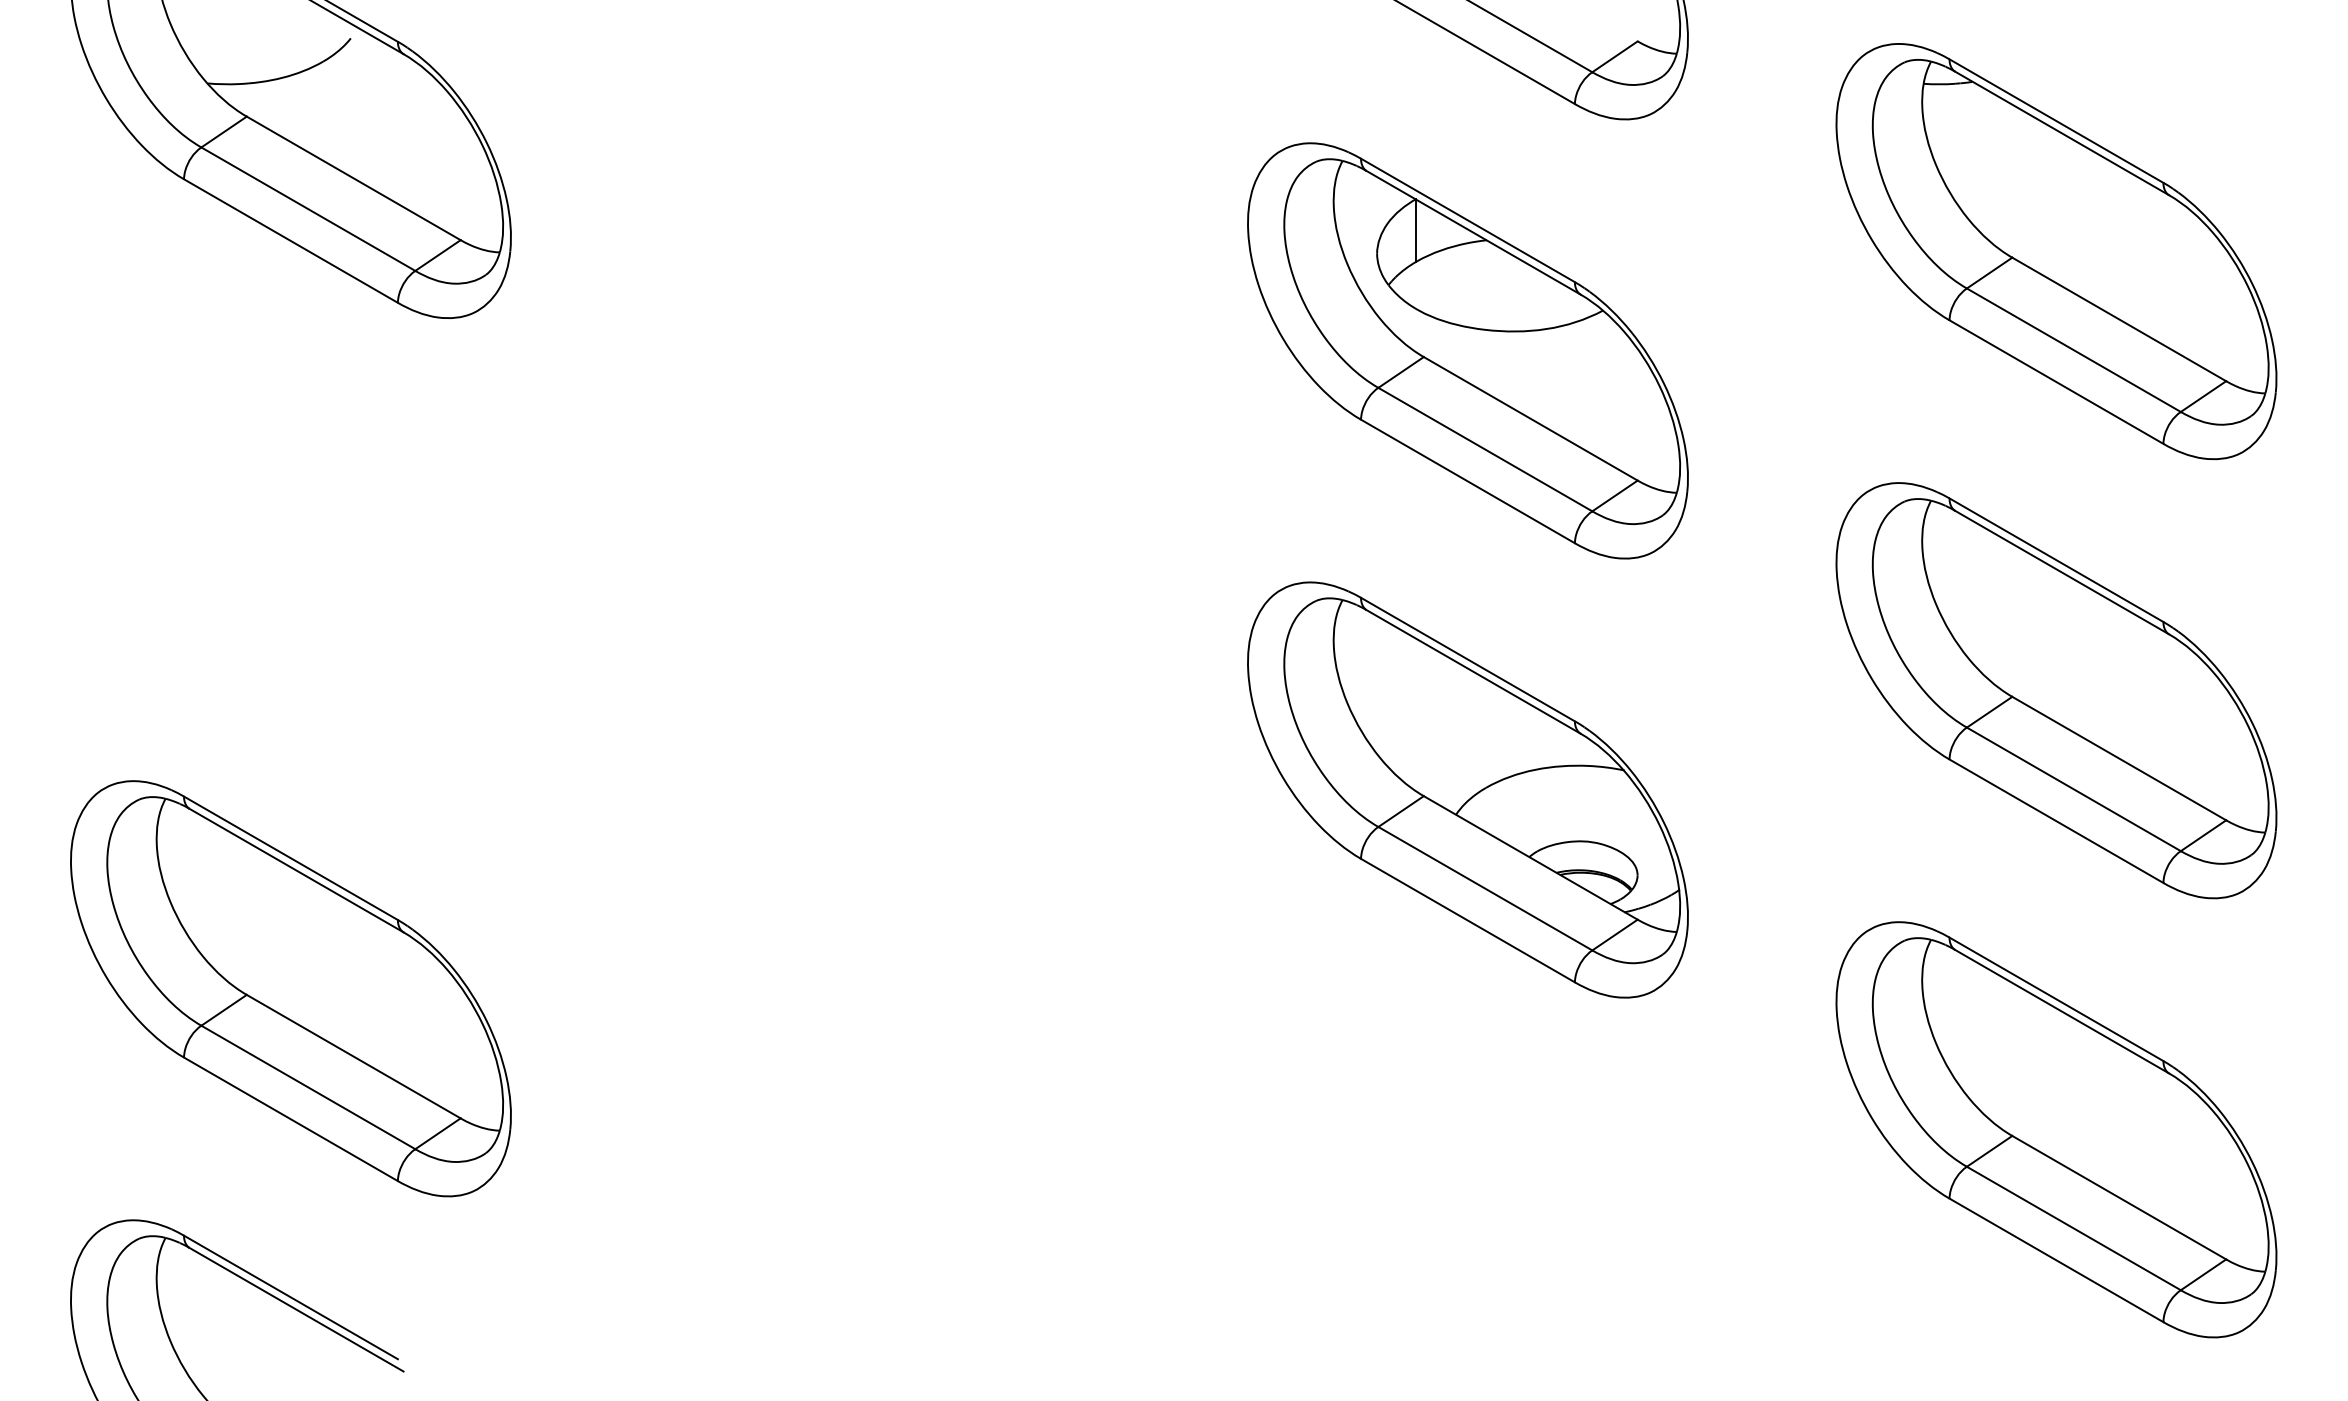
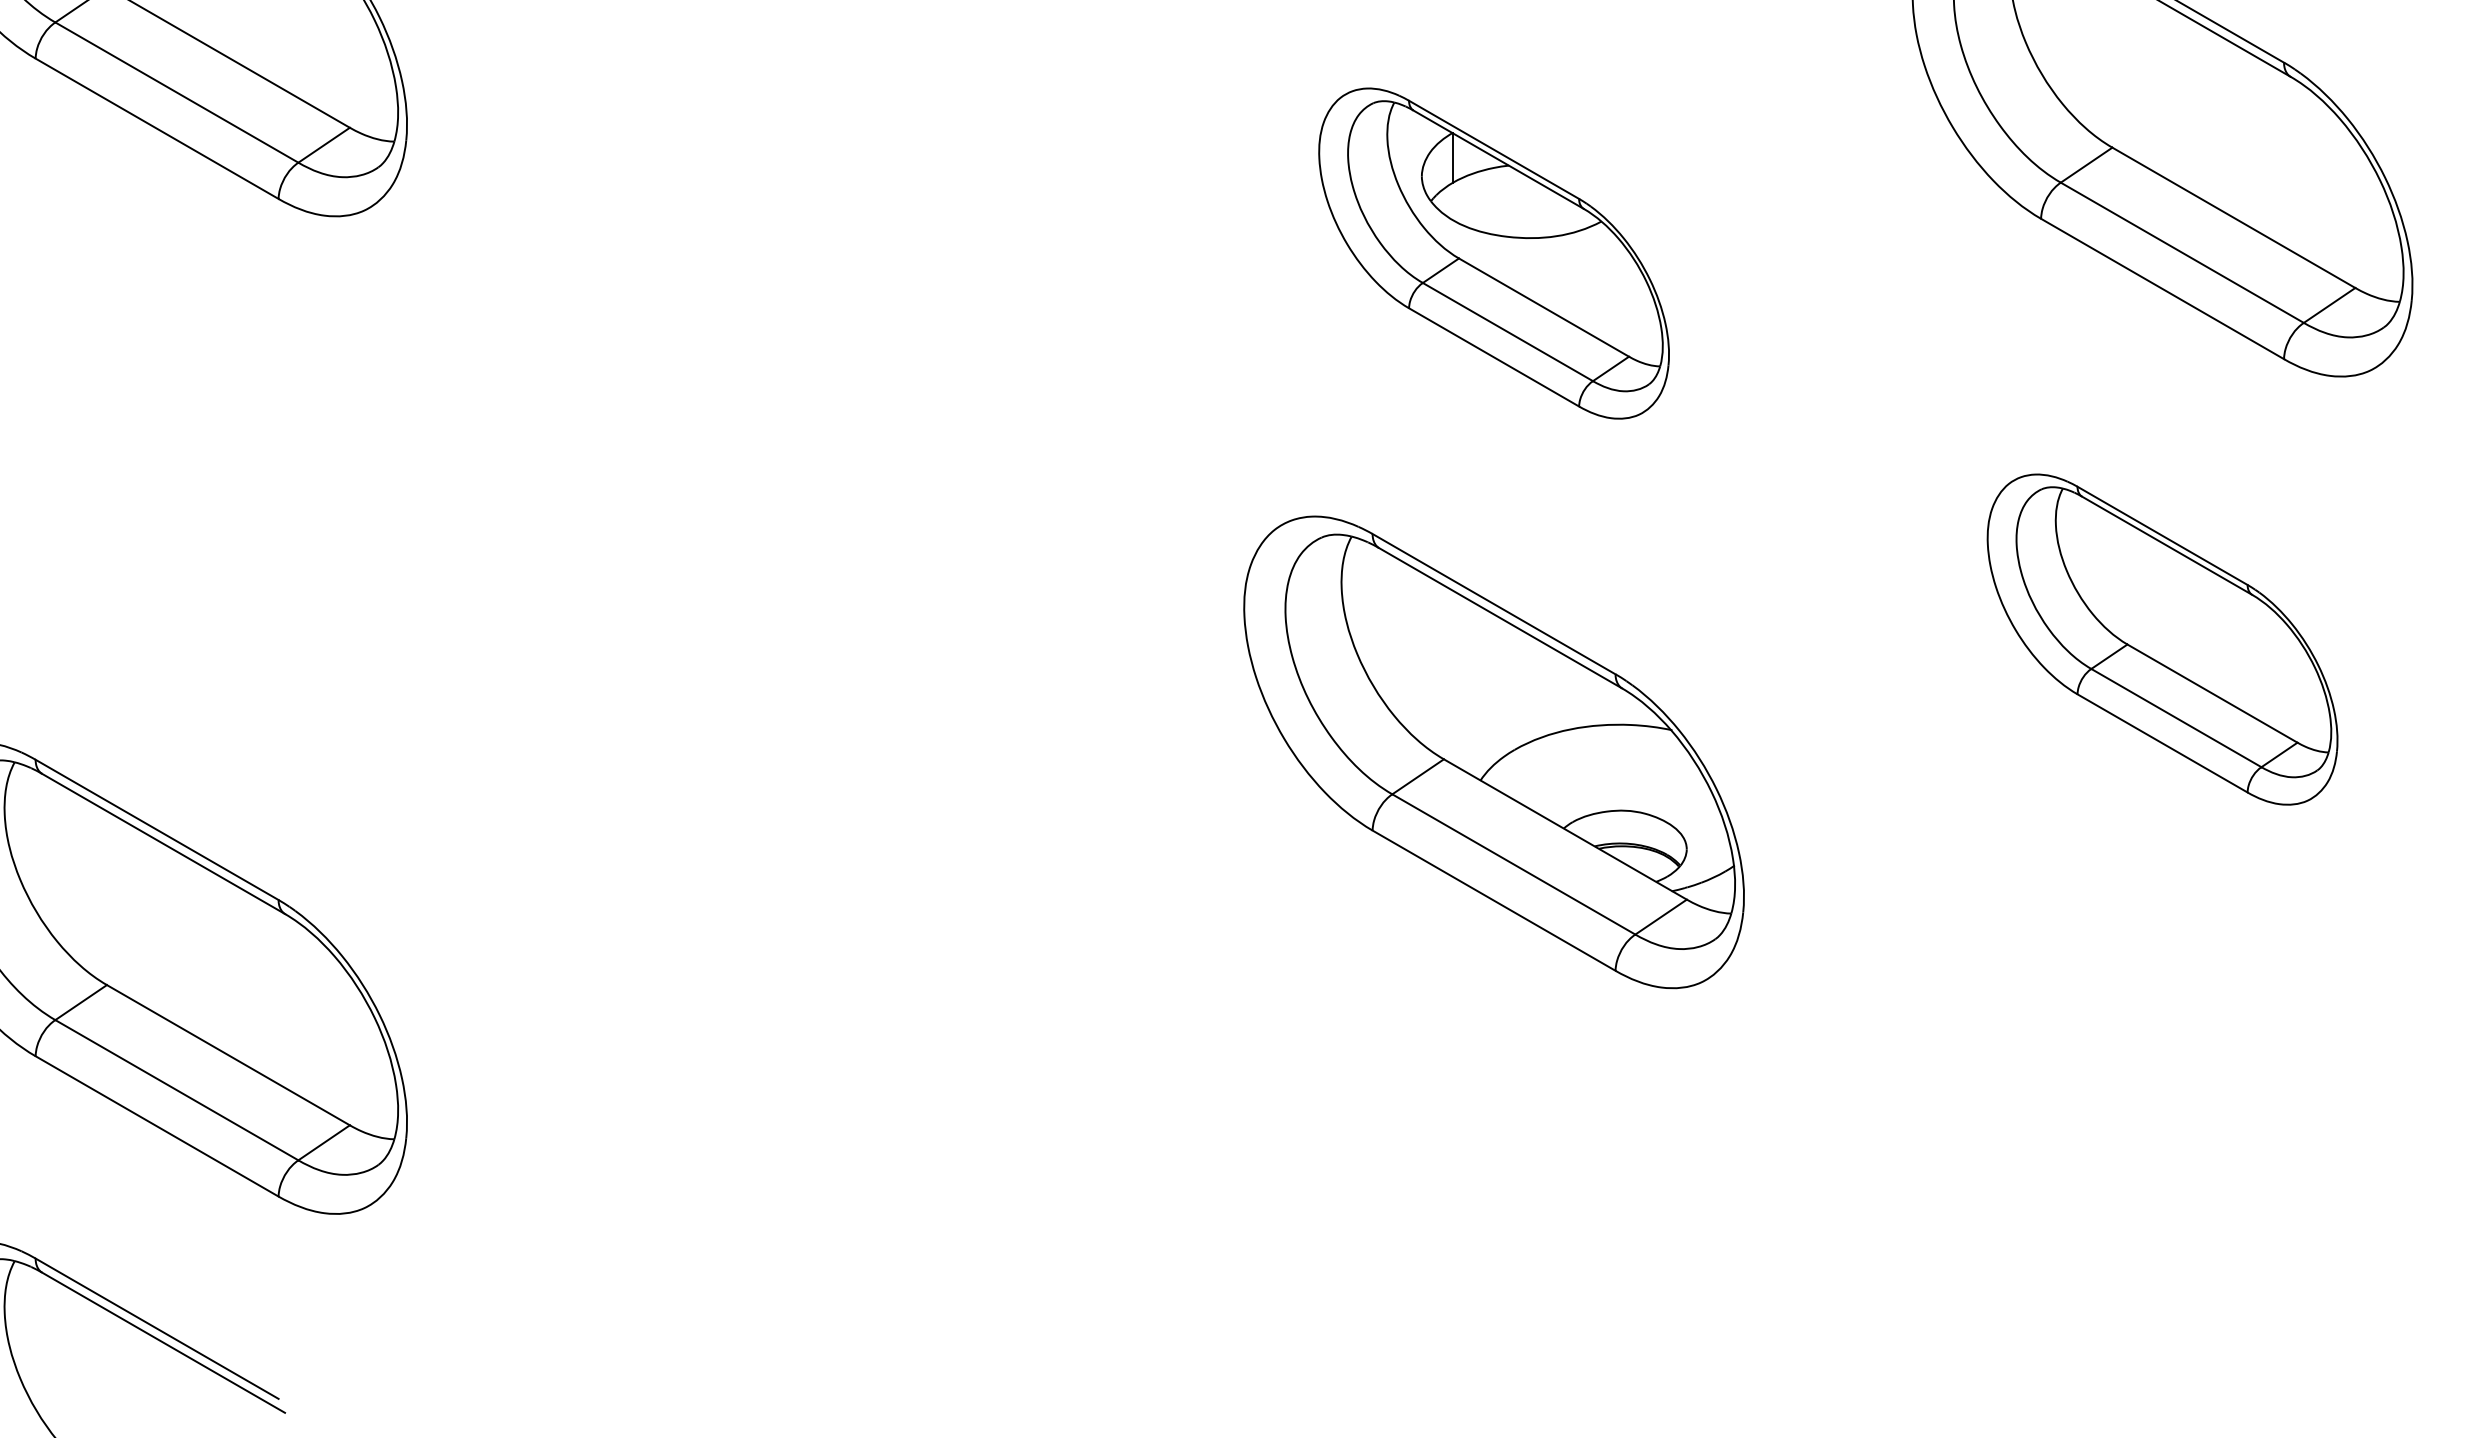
part: (1467, 350) -> (1493, 253), size x0.7
part: (2056, 690) -> (2162, 639), size x0.7
part: (2056, 1129) -> (2162, 1137), removed

